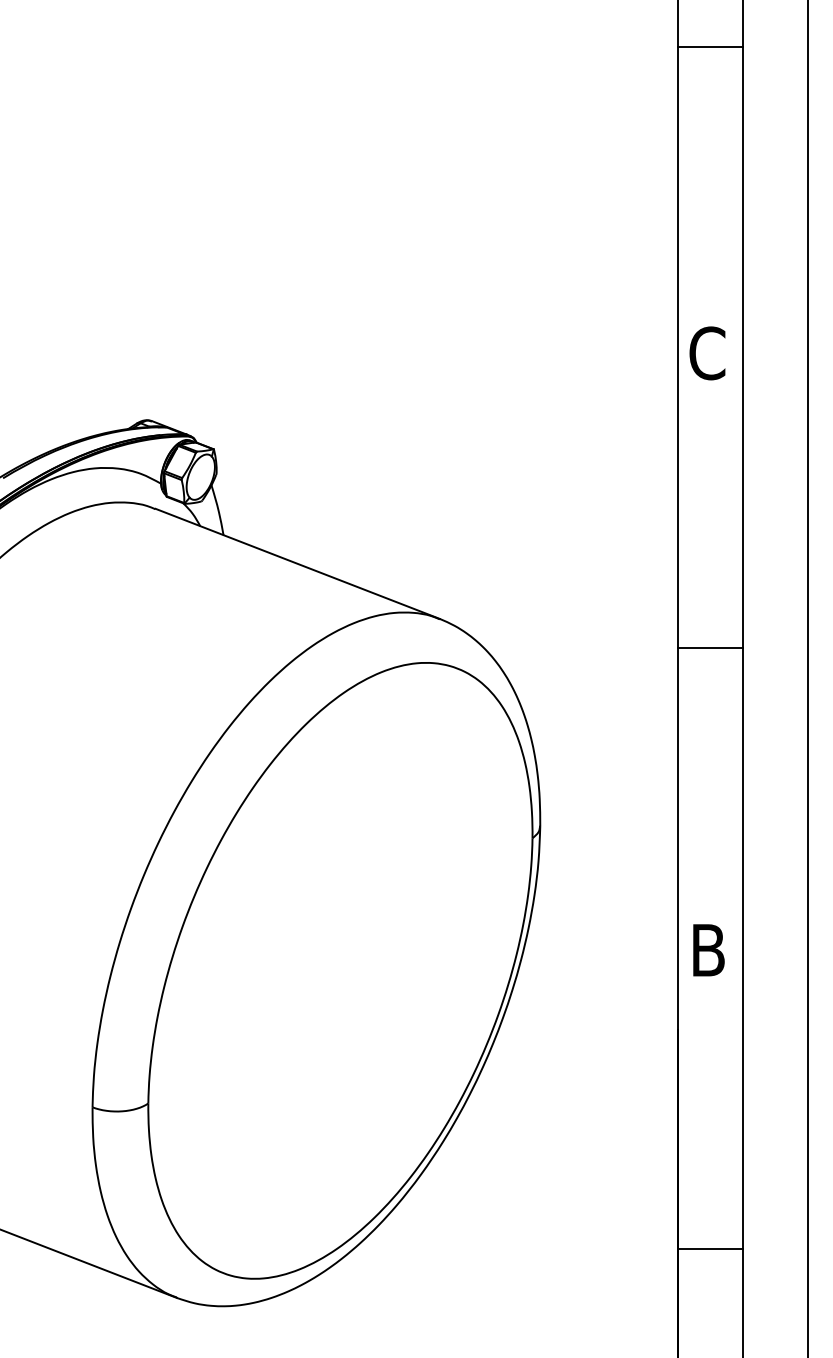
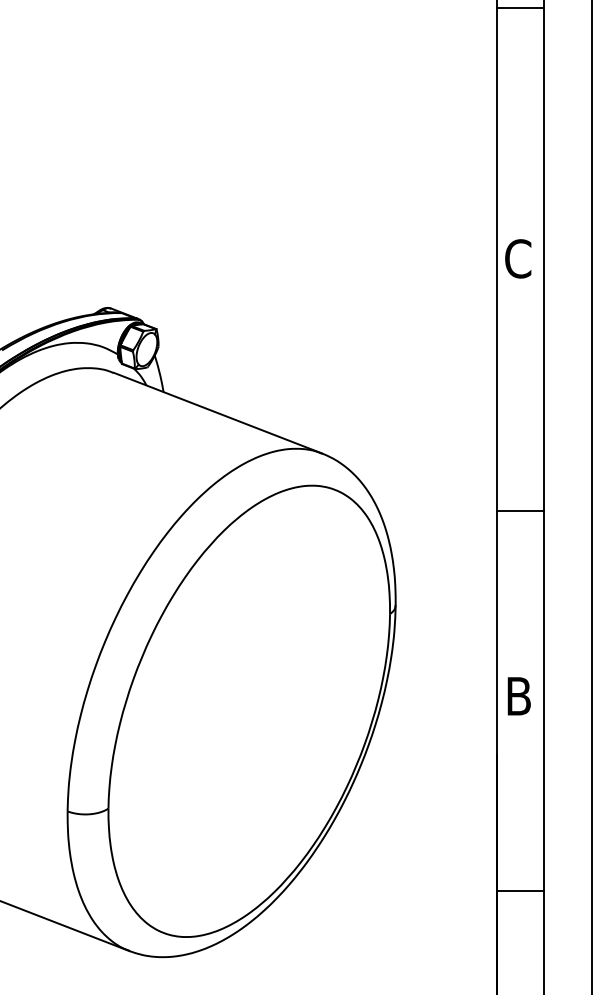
line: (710, 47) -> (520, 7), moved
line: (710, 648) -> (520, 511), moved
line: (710, 1249) -> (520, 891), moved

